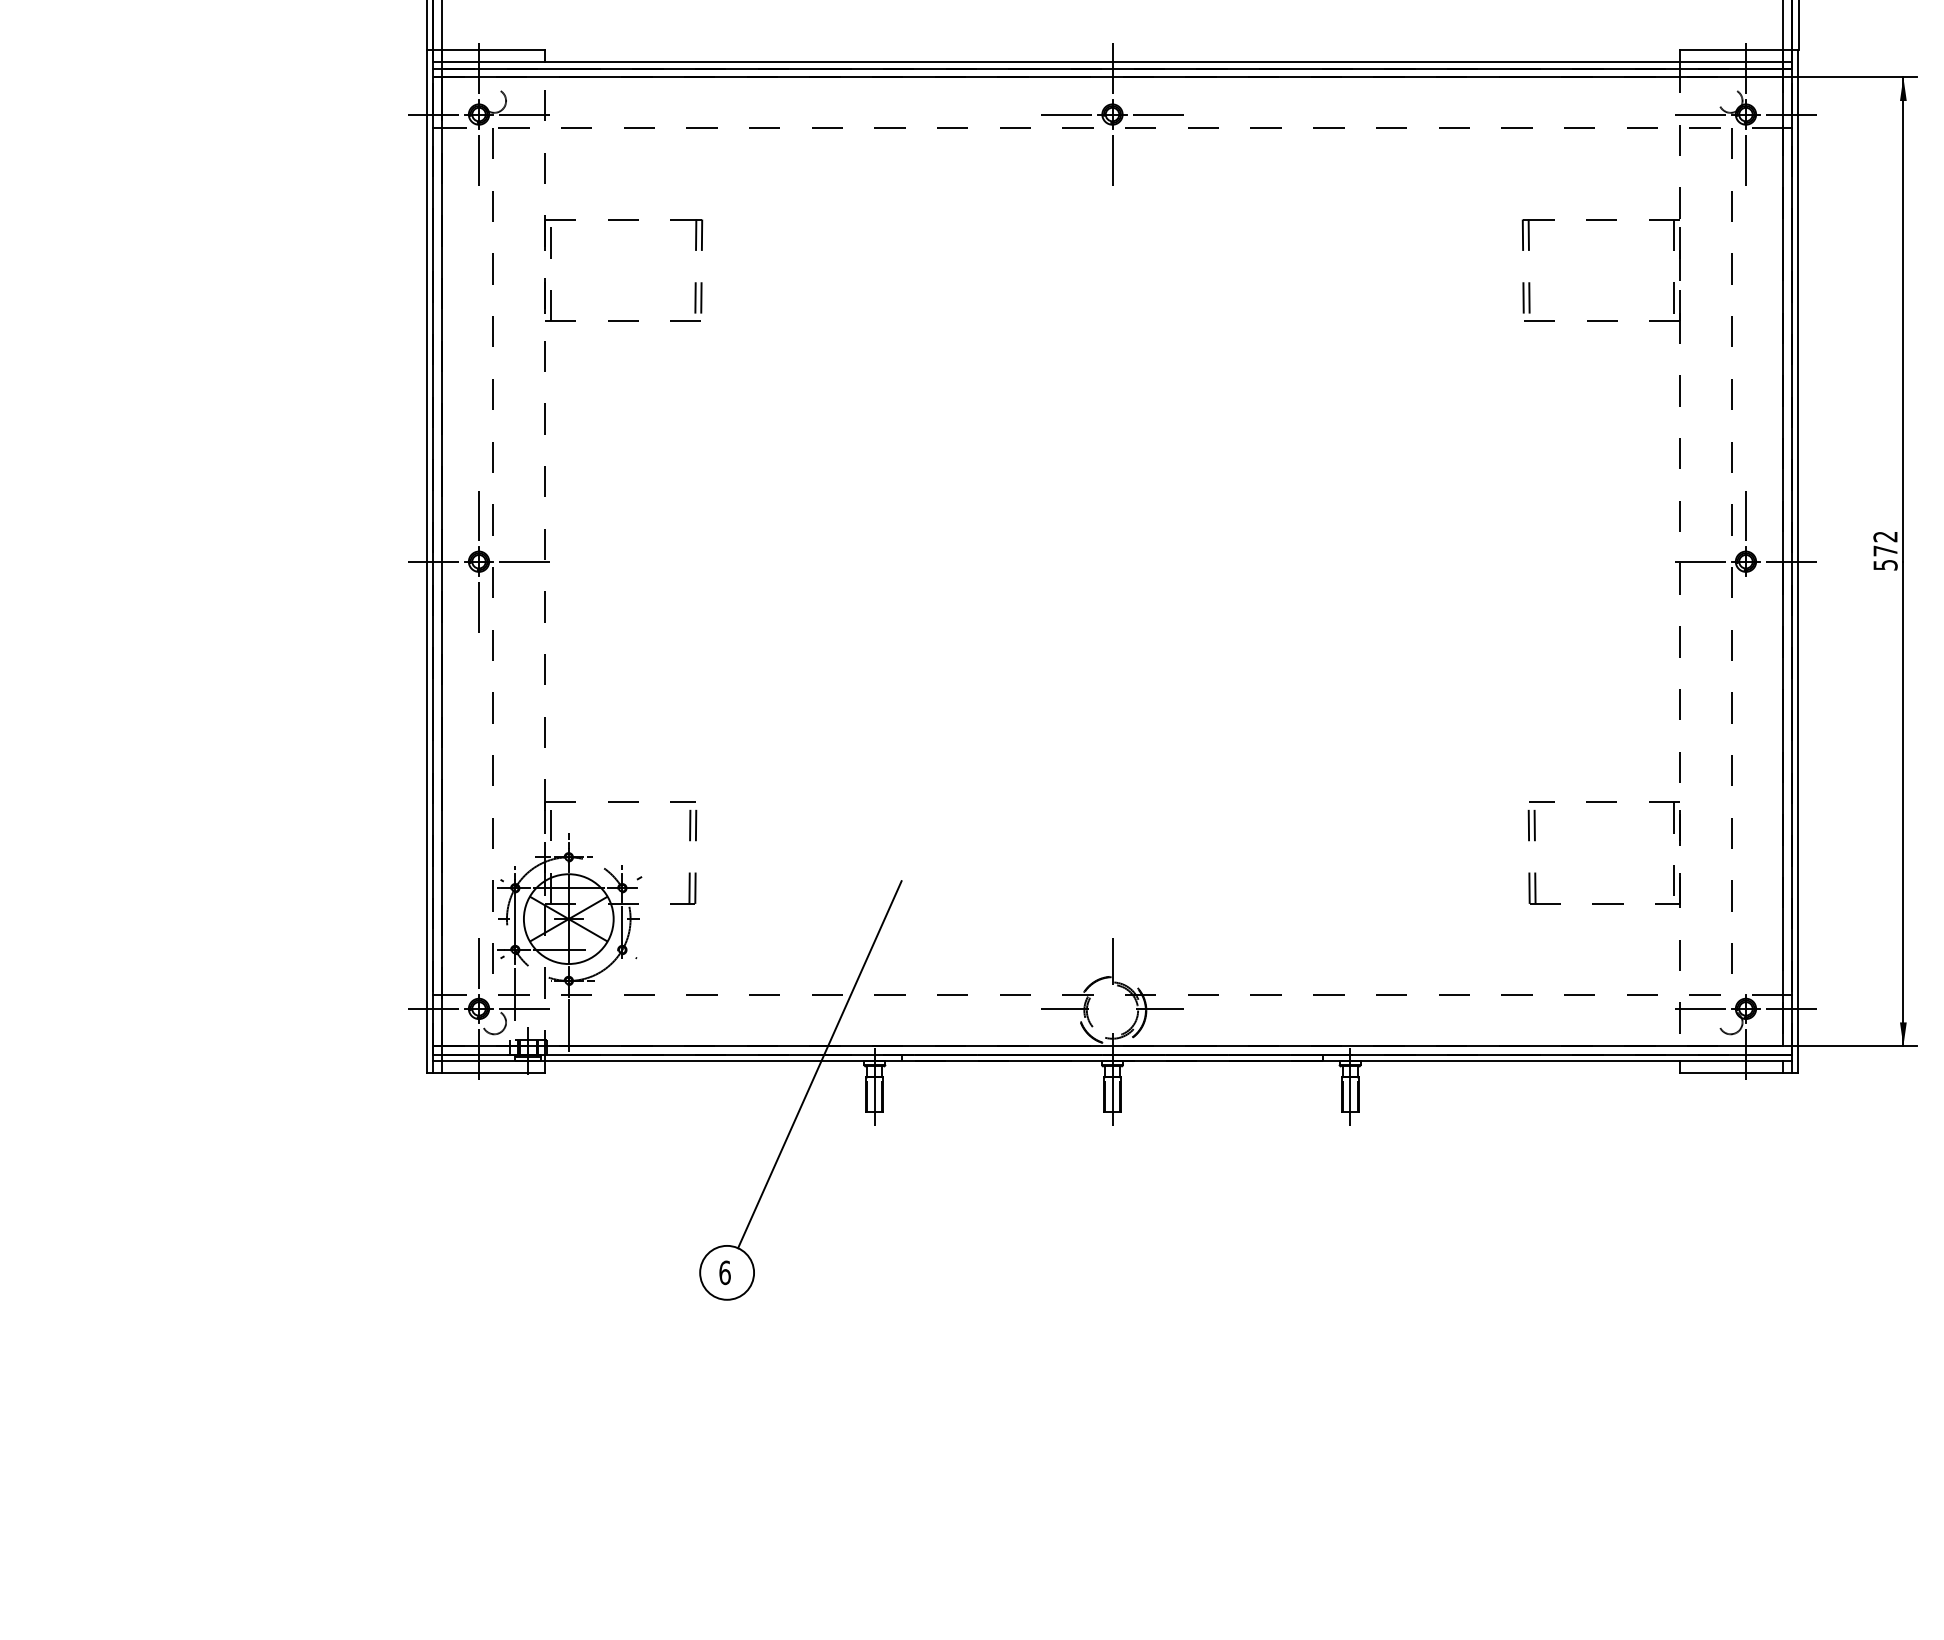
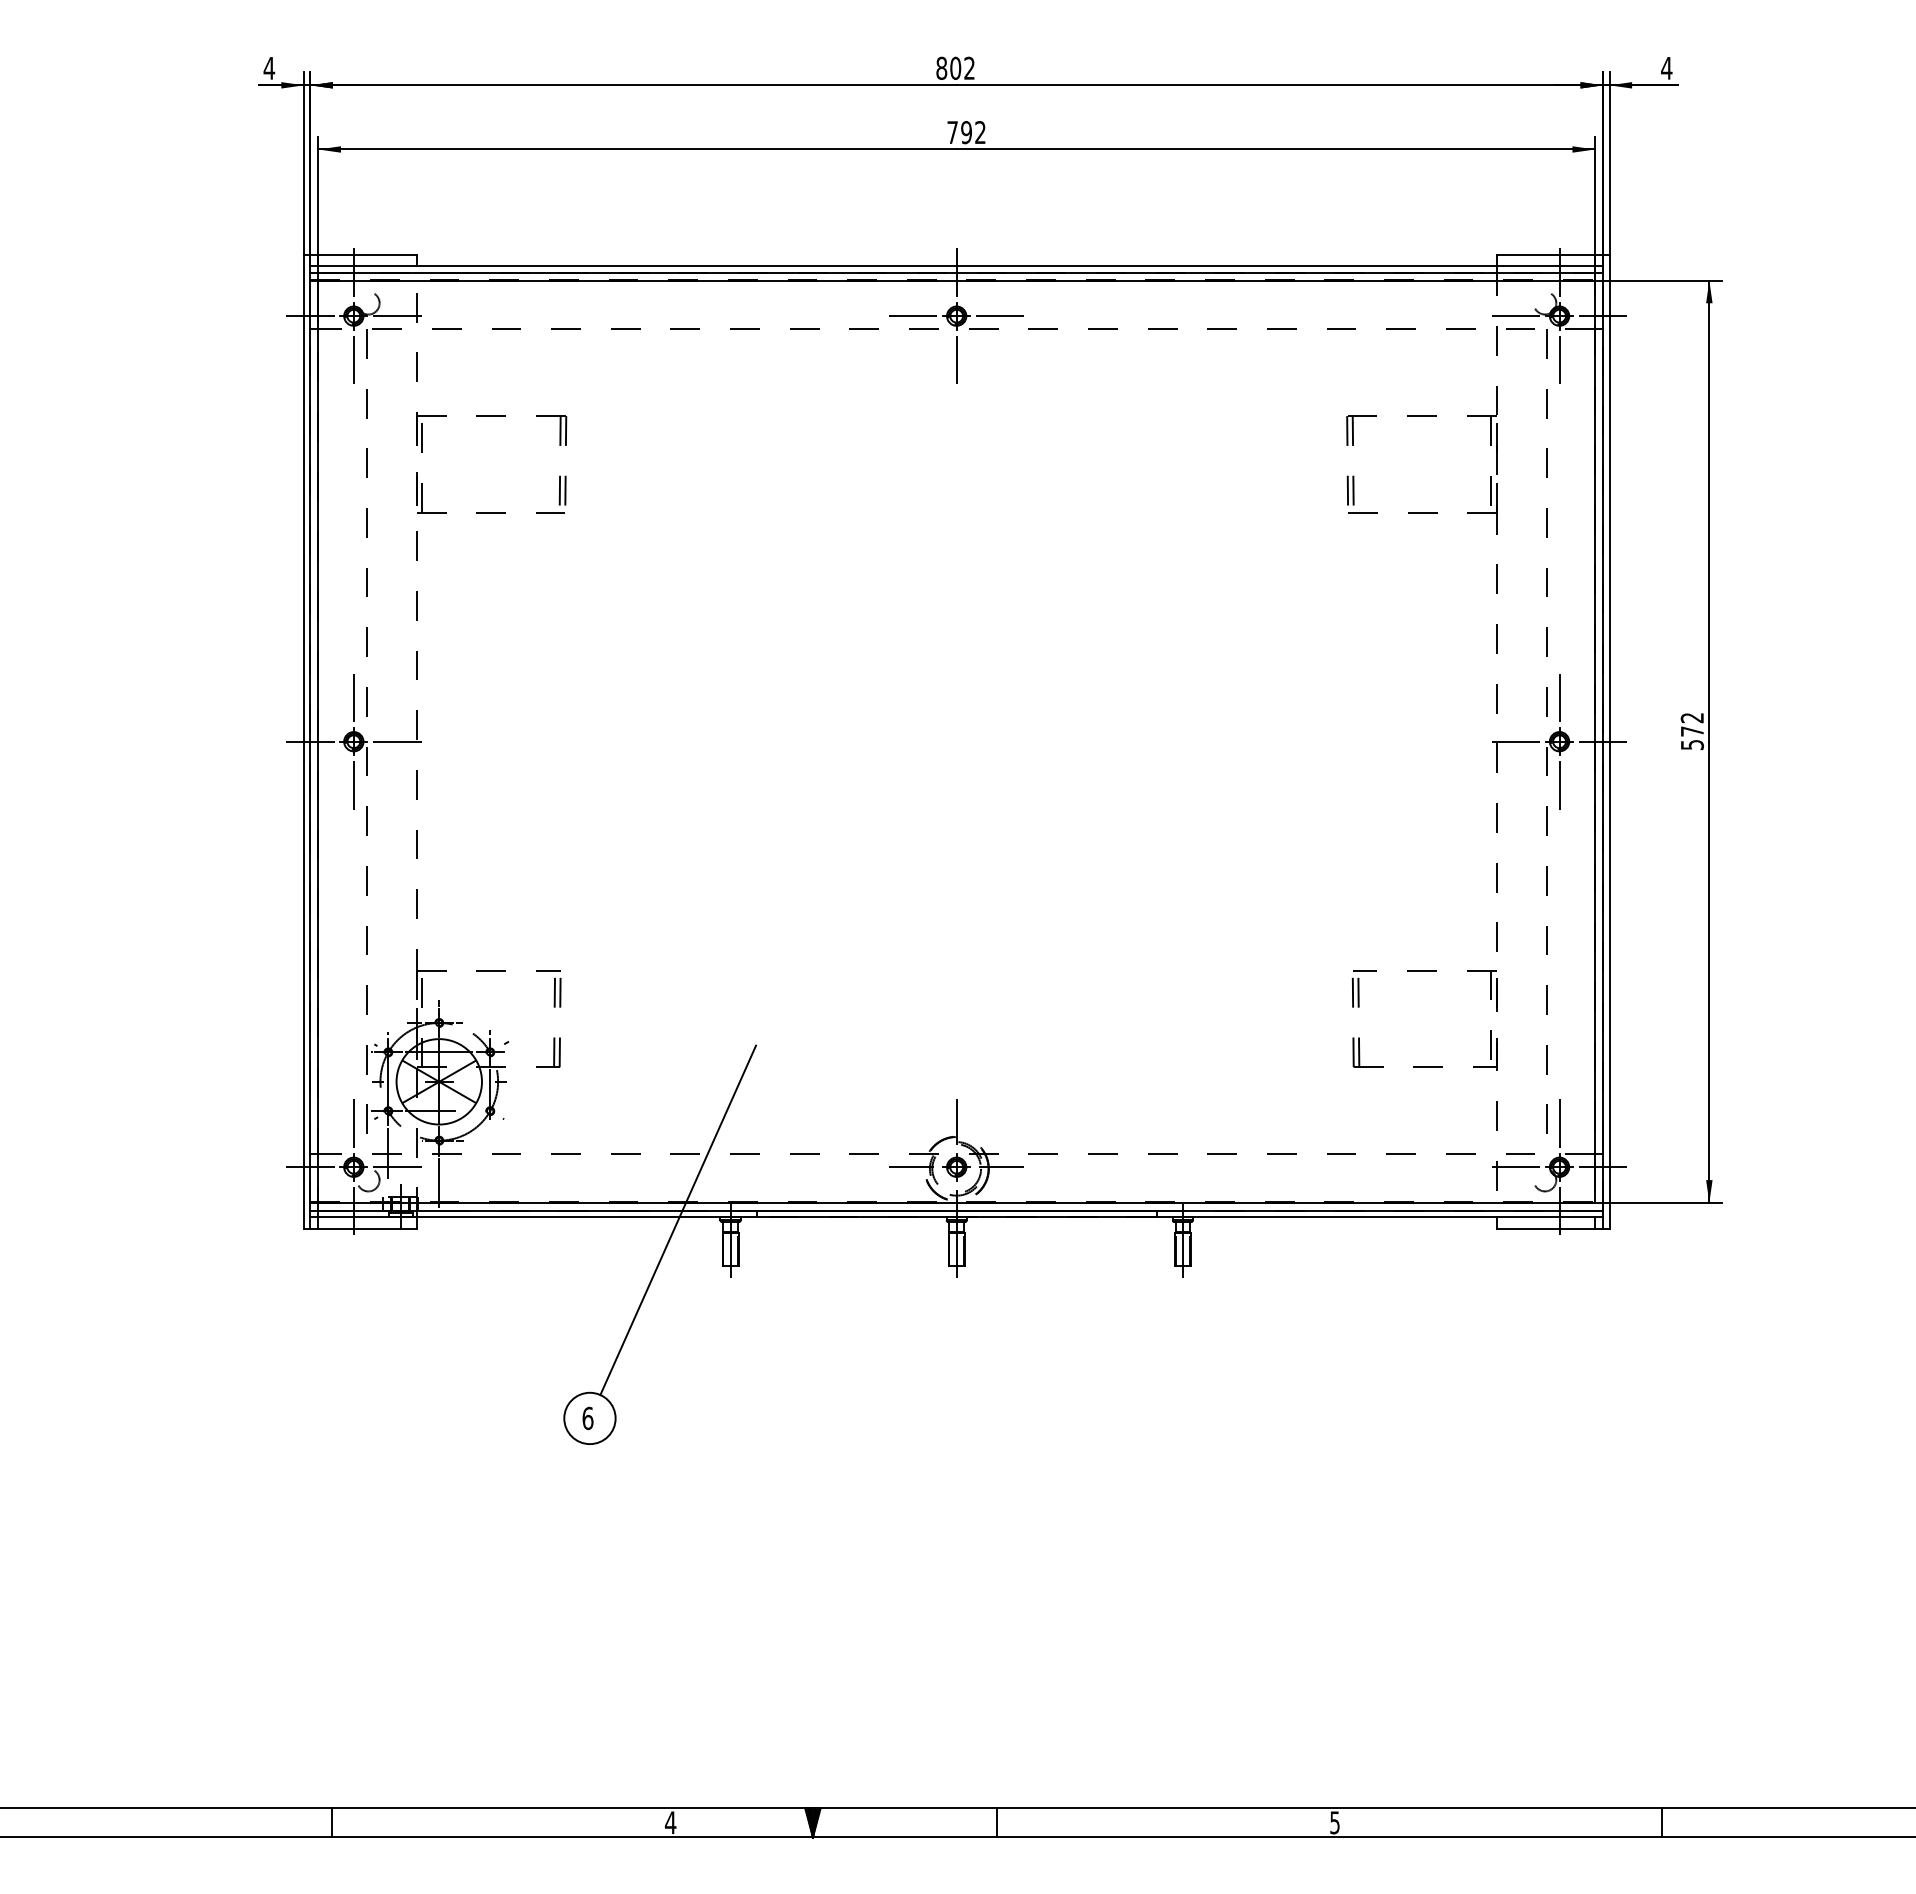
line: (1745, 607) -> (1559, 785), added
line: (1745, 962) -> (1559, 1123), added
part: (1112, 1009) -> (956, 1167), added

